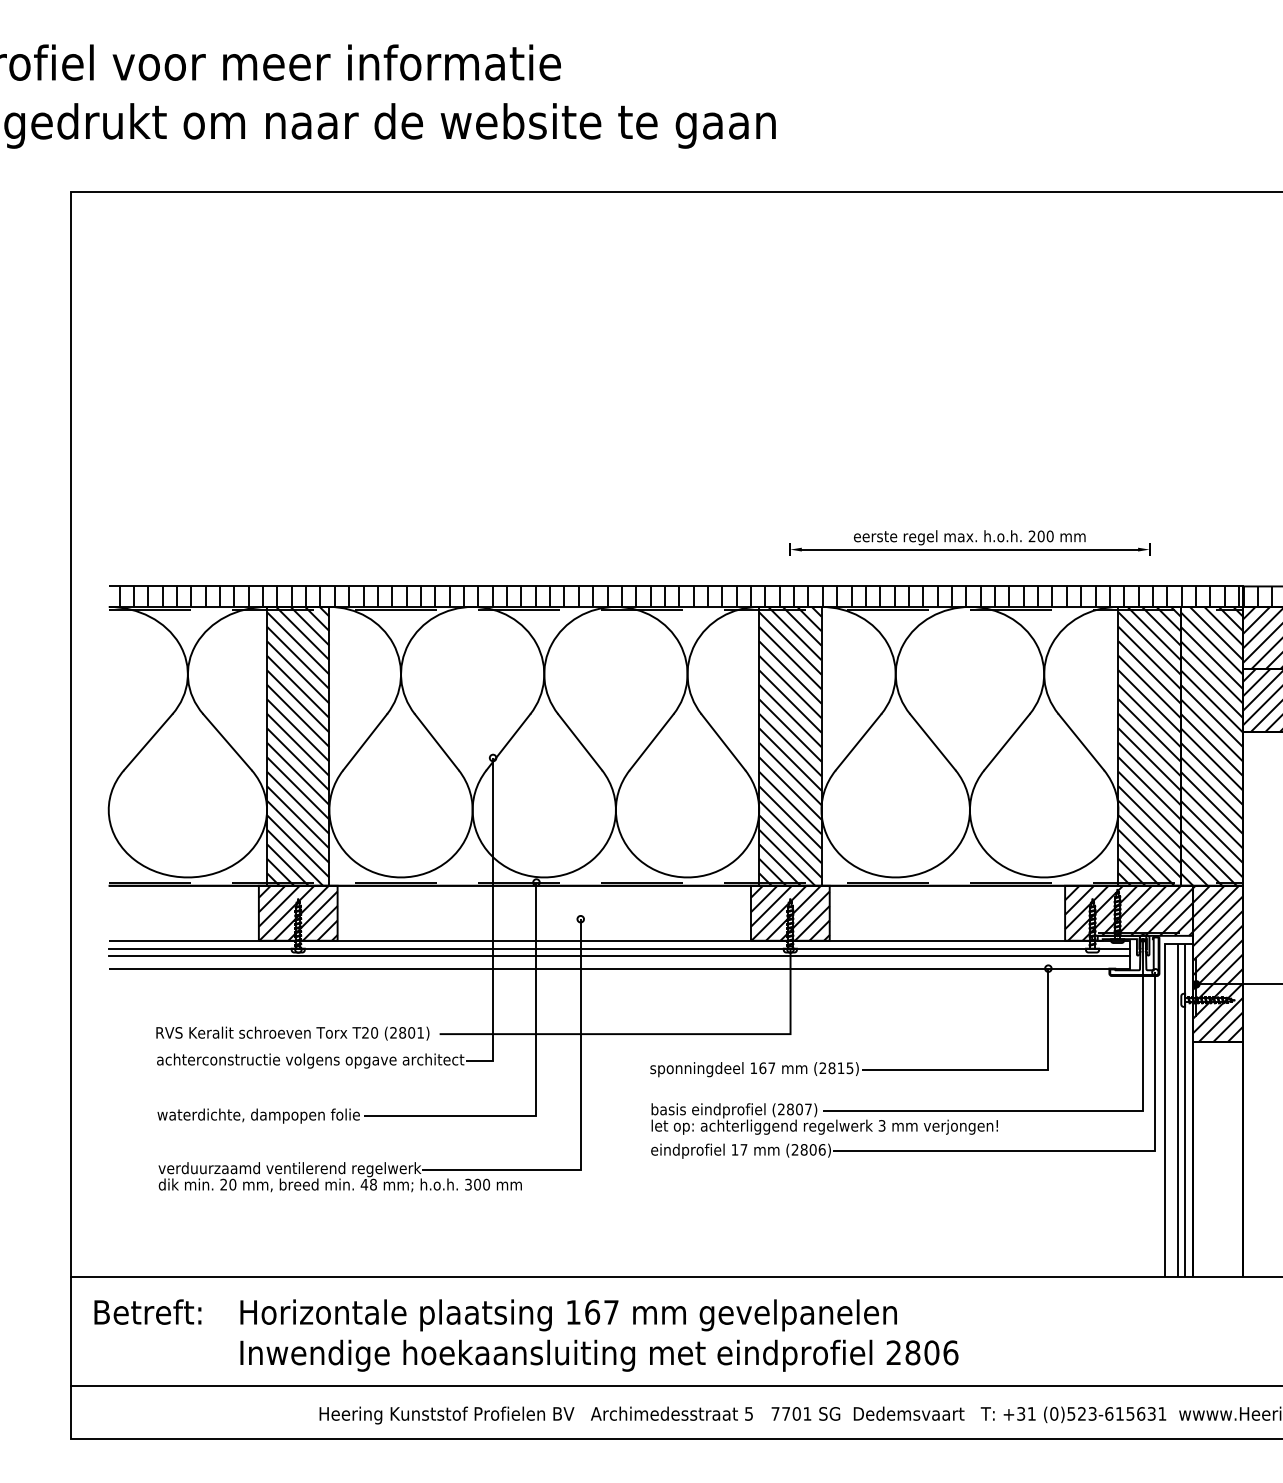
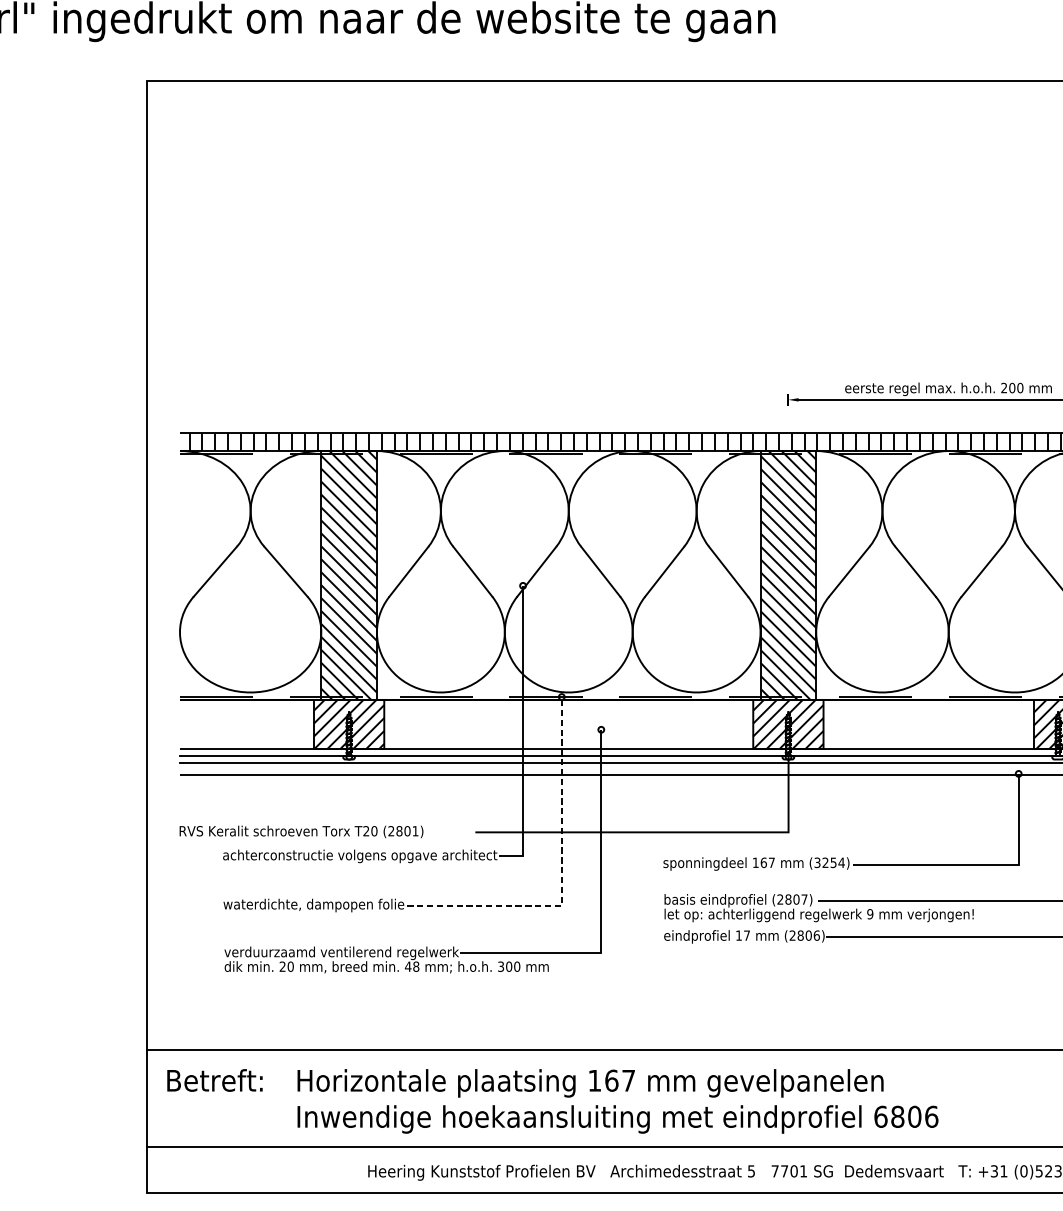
text: (292, 1033) -> (301, 831), moved
text: (836, 1068) -> (829, 863), (2815) -> (3254)
line: (536, 1086) -> (561, 879), solid -> dashed
text: (881, 1125) -> (869, 913), 3 -> 9
text: (893, 1352) -> (880, 1116), 2806 -> 6806

